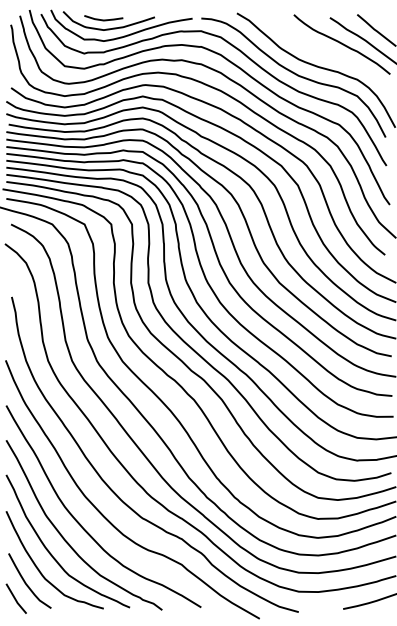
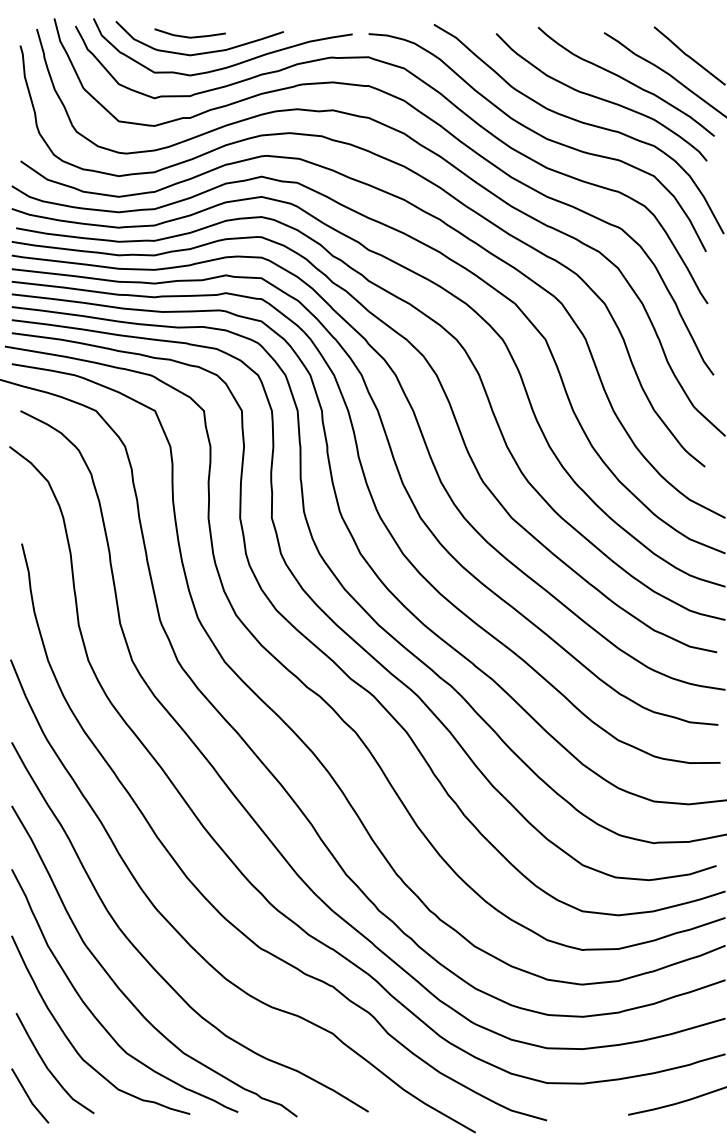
curve: (327, 52) -> (599, 96), added

